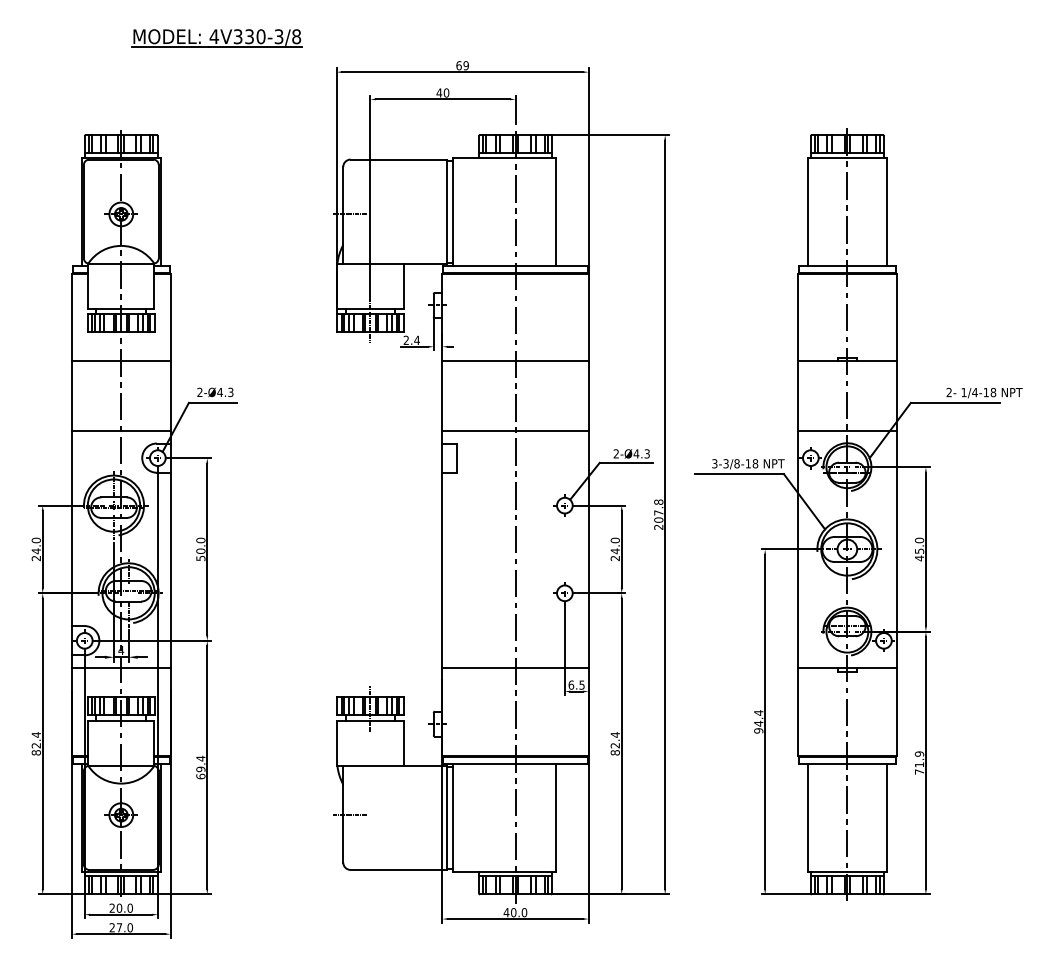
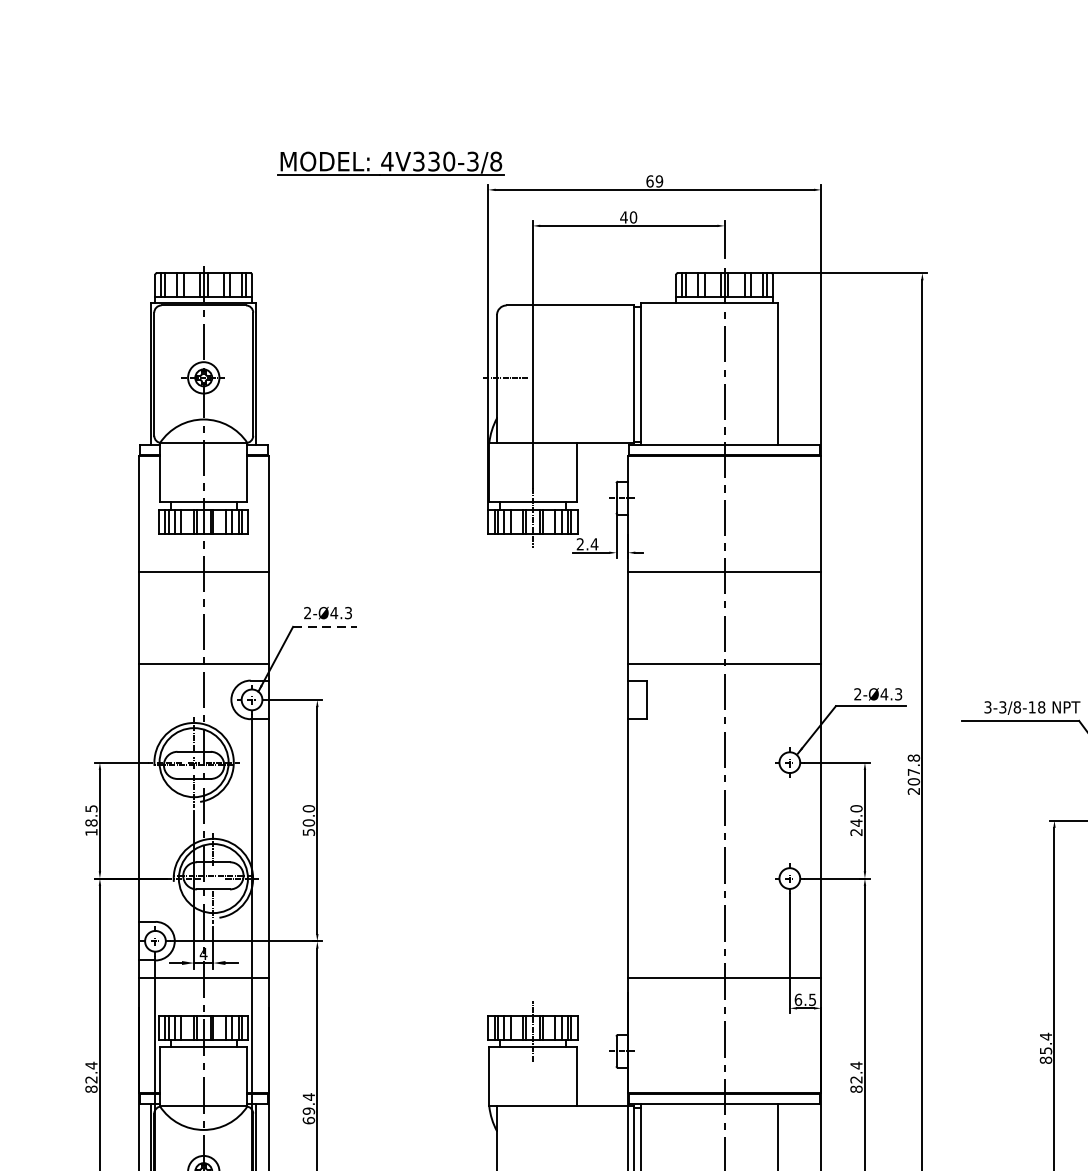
part: (216, 38) -> (390, 163), moved
line: (213, 402) -> (325, 626), solid -> dashed
text: (35, 549) -> (90, 820), 24.0 -> 18.5
text: (758, 726) -> (1045, 1054), 94.4 -> 85.4

